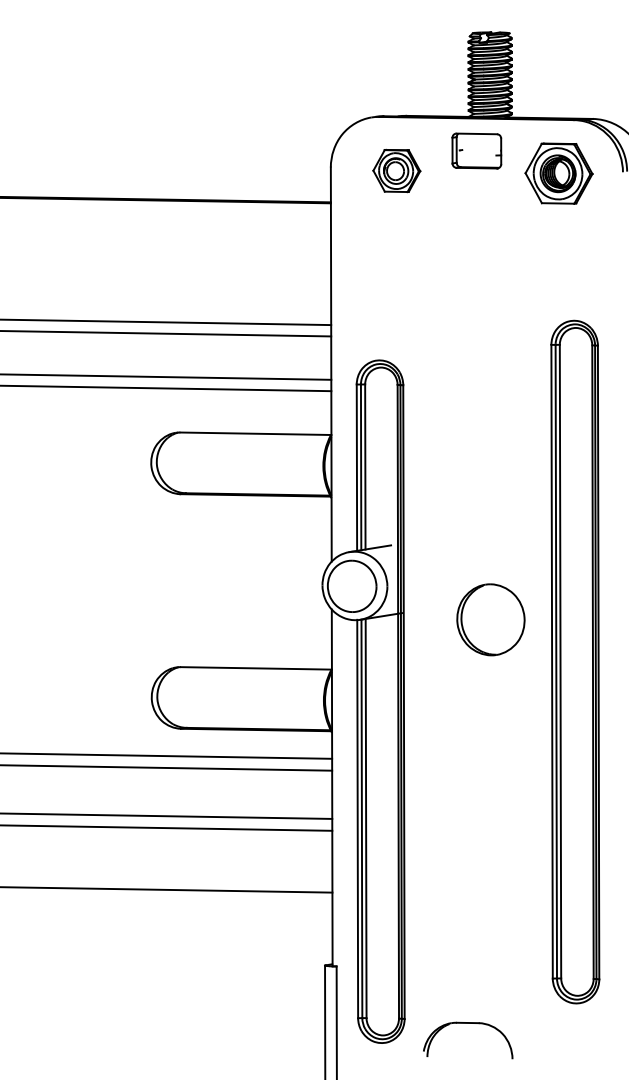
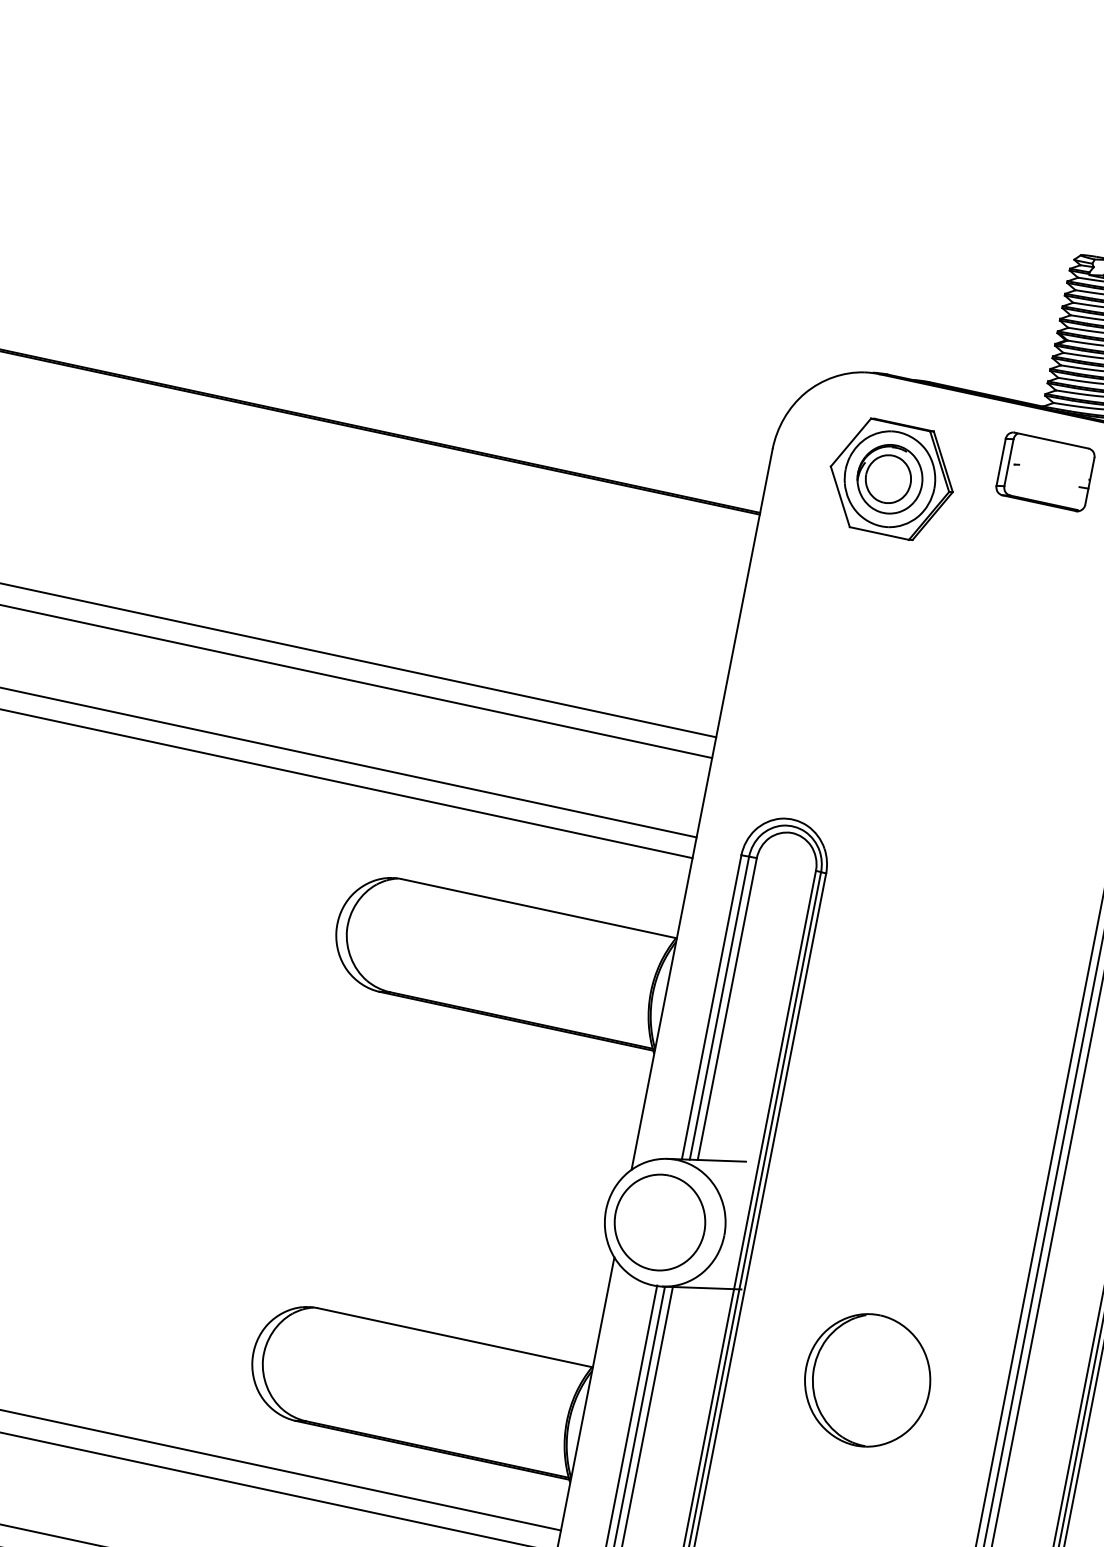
part: (396, 170) -> (891, 478), size x1.43
part: (490, 619) -> (866, 1379), moved

